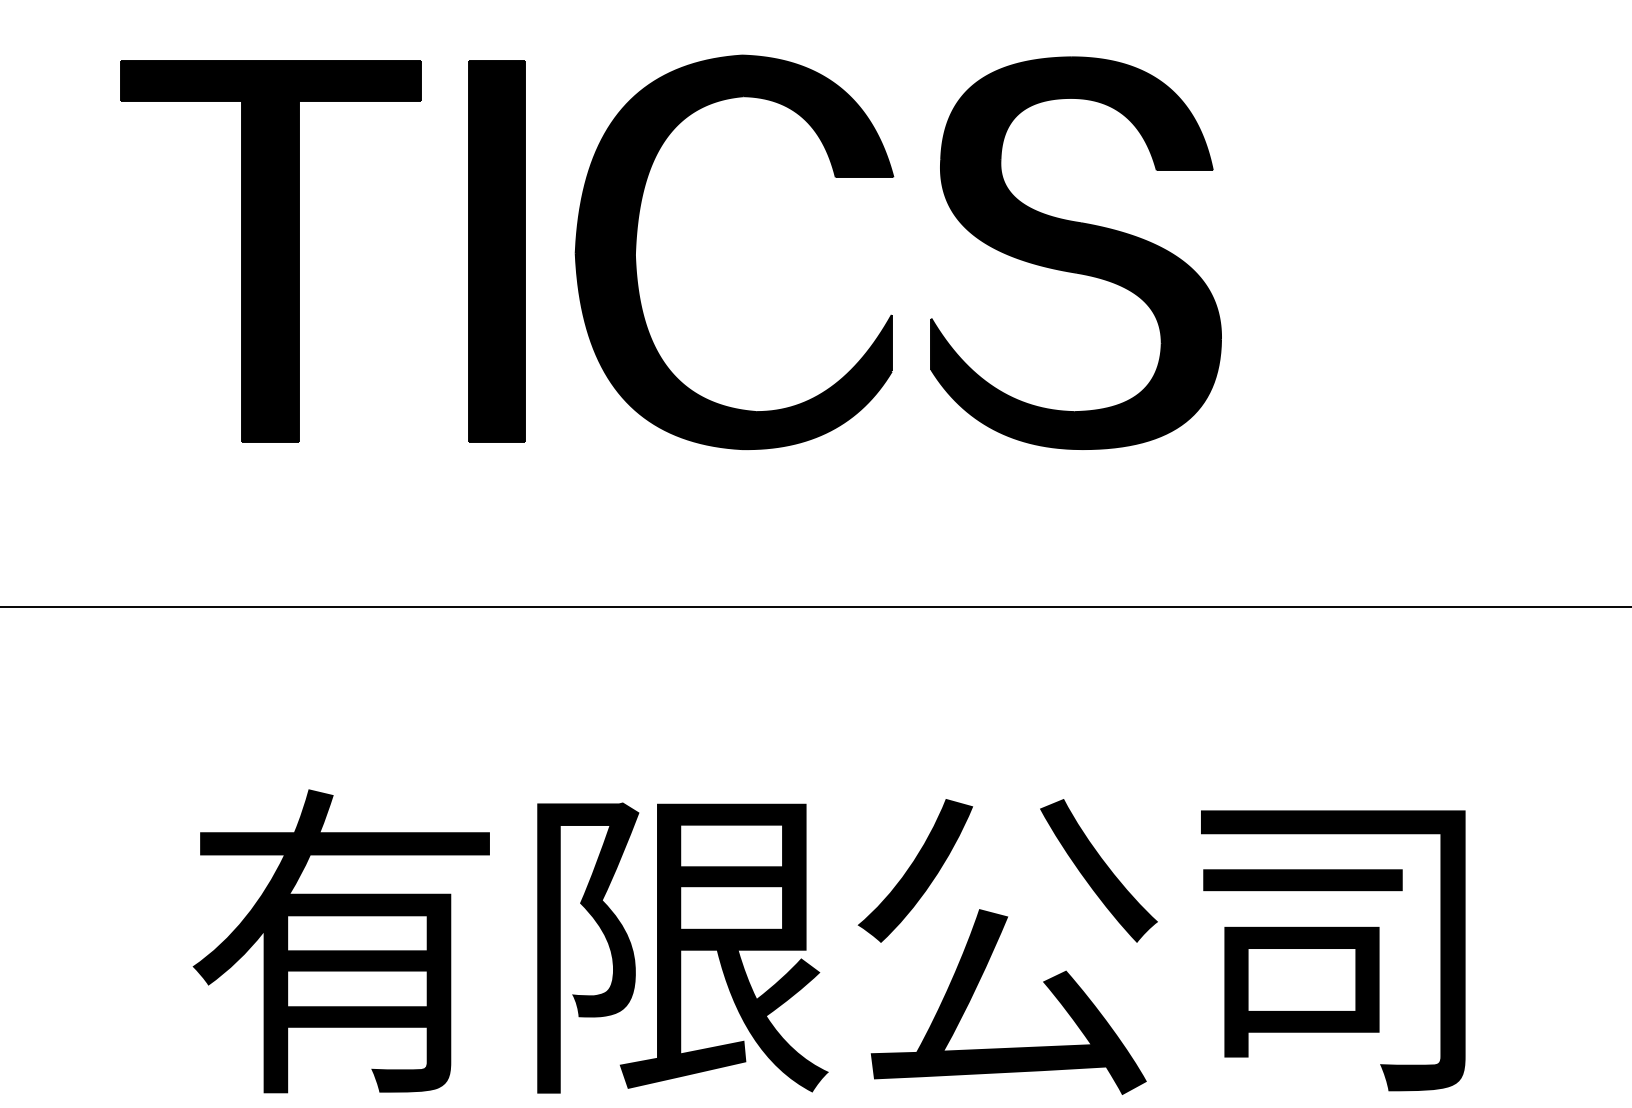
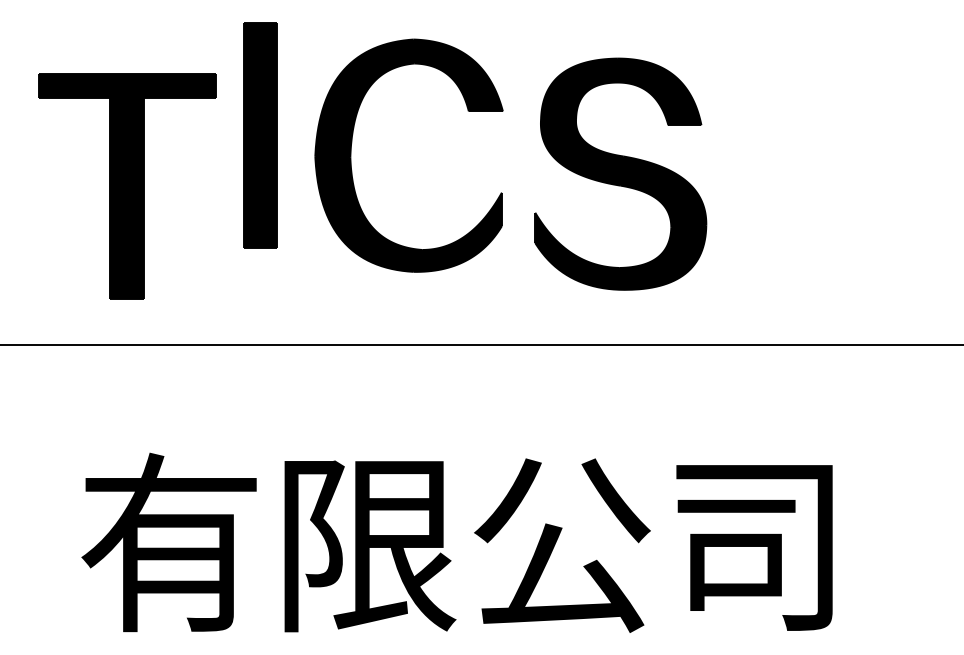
part: (271, 252) -> (127, 186), moved
part: (636, 252) -> (351, 155), moved
part: (1075, 252) -> (620, 173), moved

